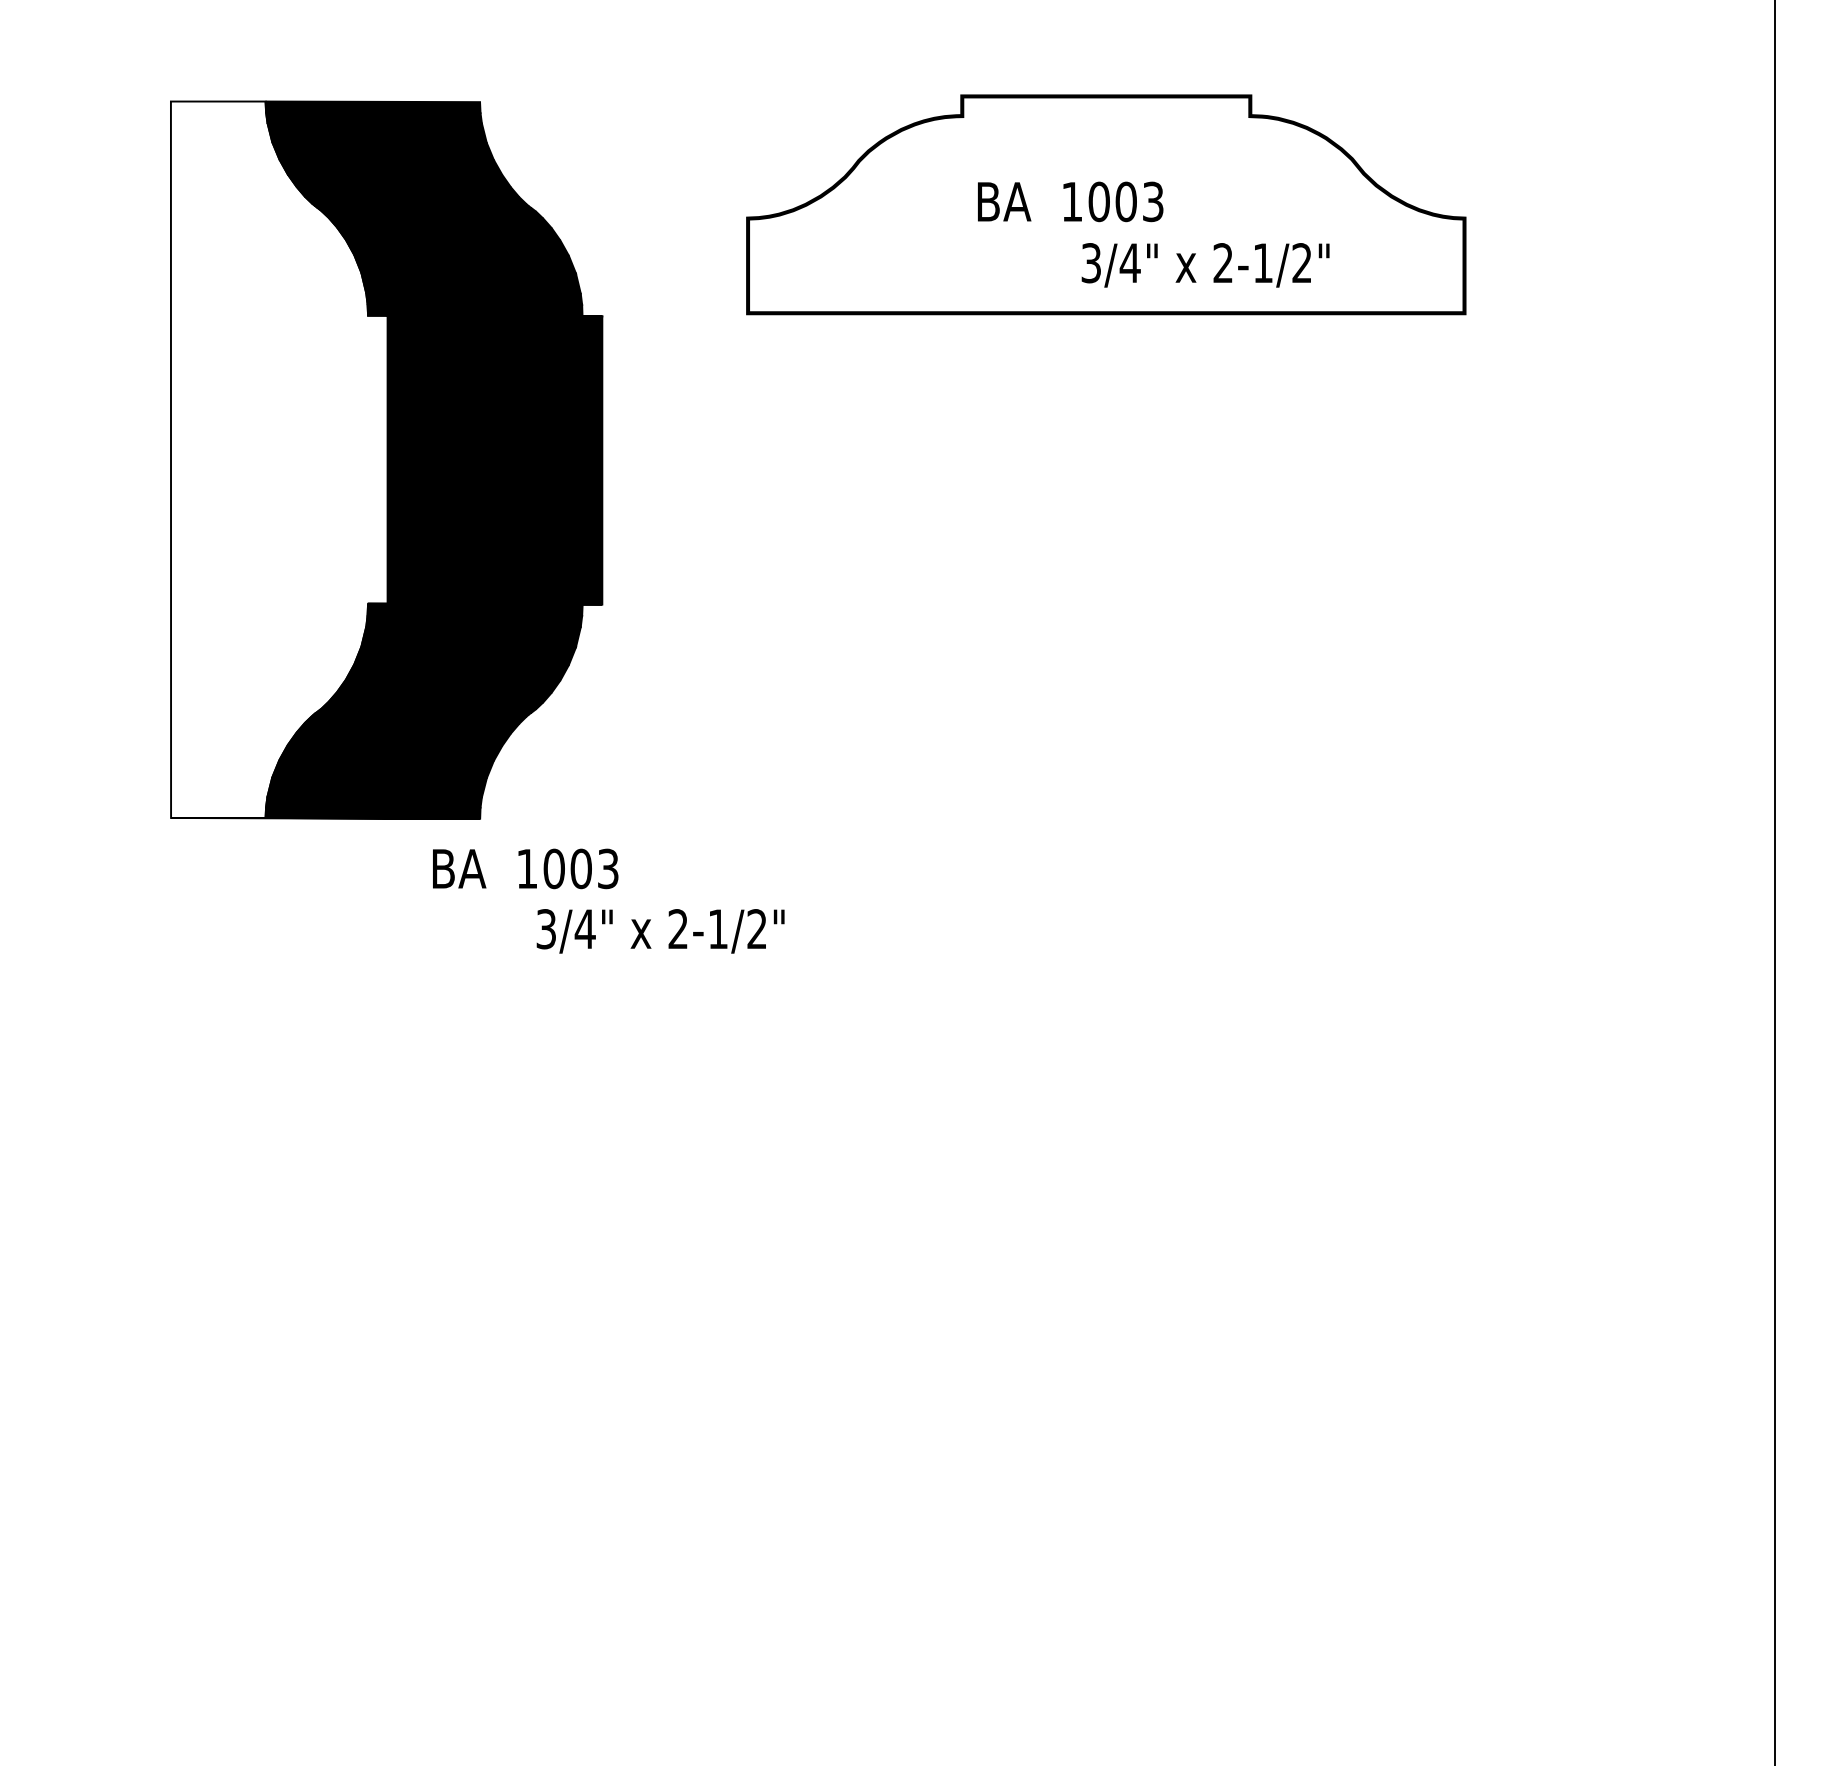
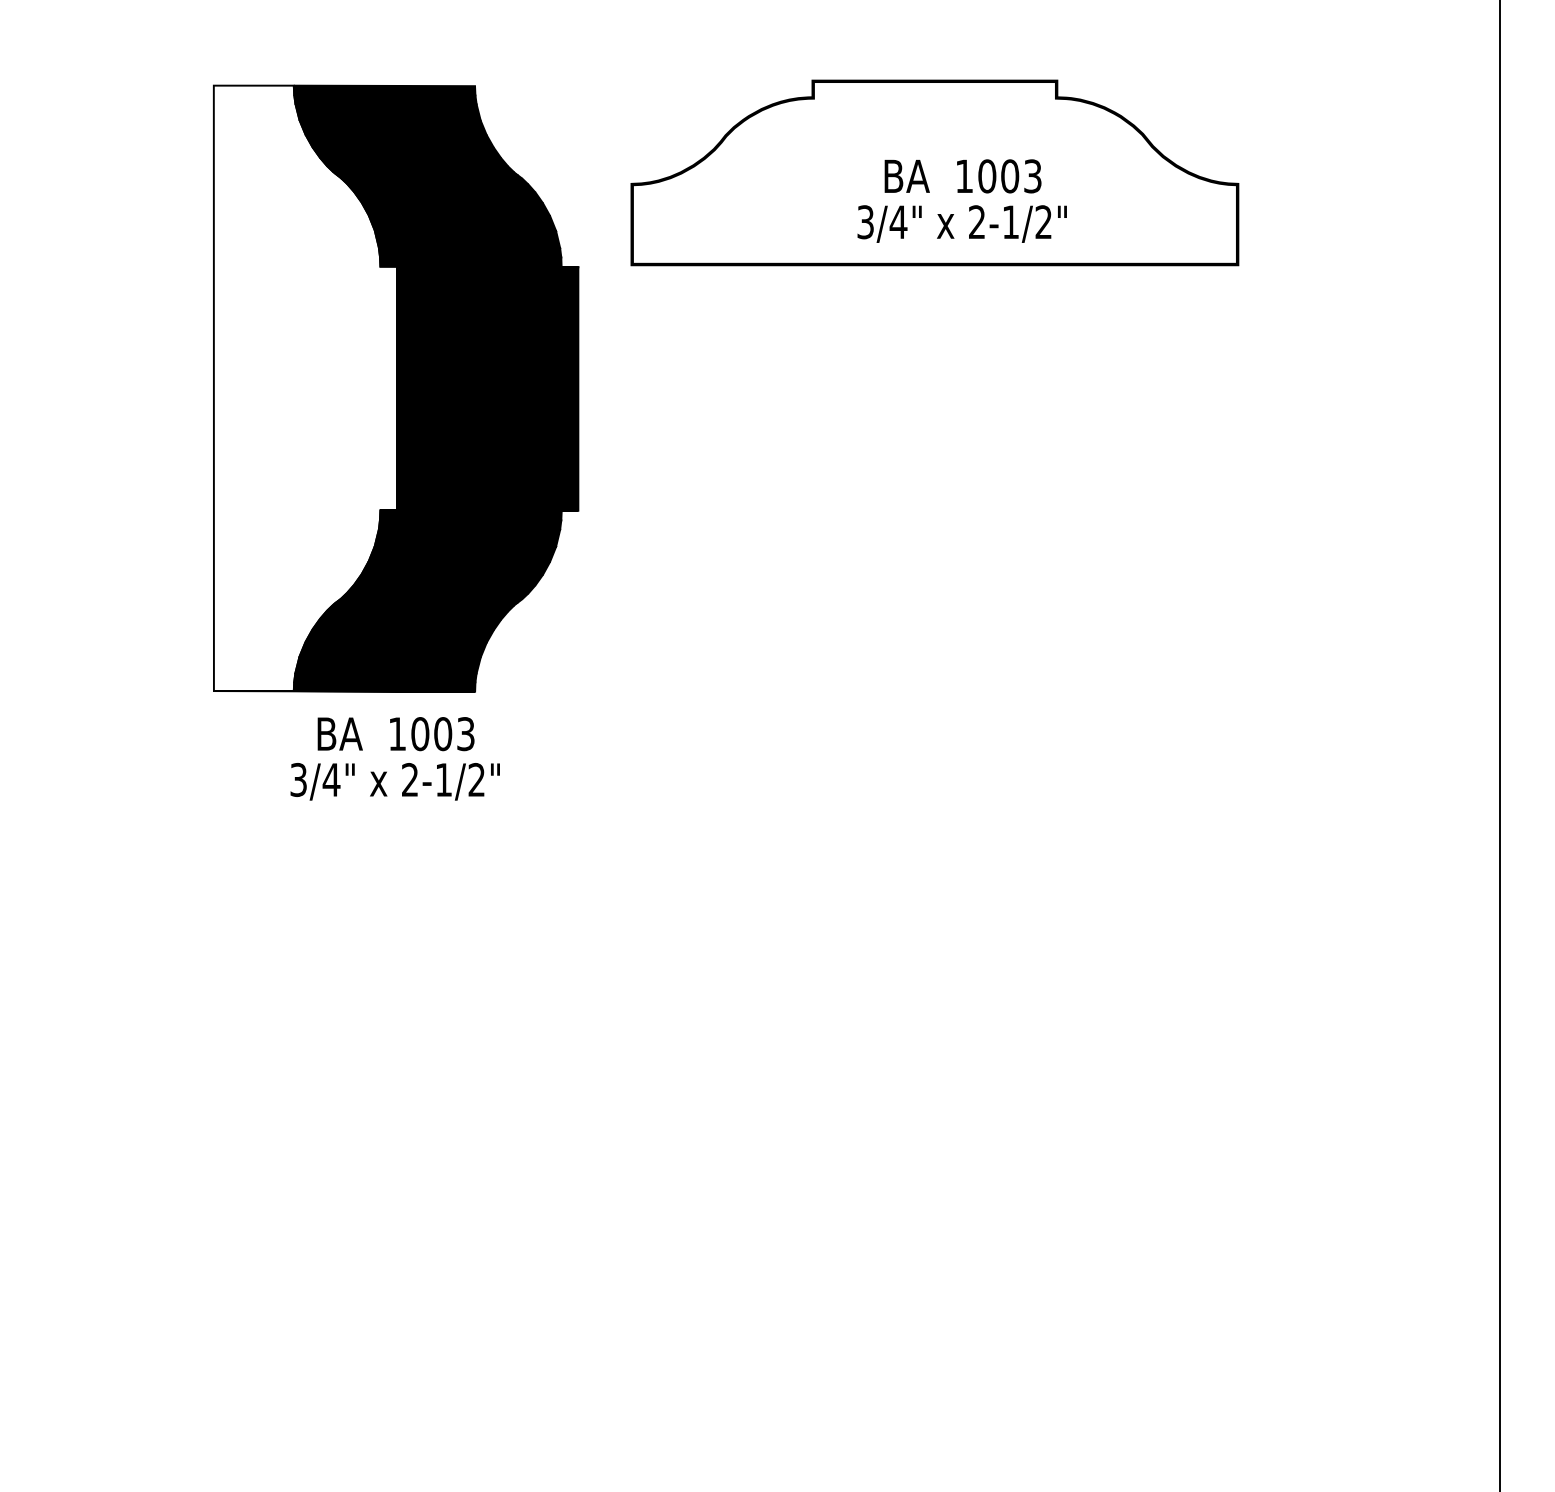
text: (1070, 201) -> (962, 176), moved
text: (1205, 265) -> (962, 224), moved
part: (386, 459) -> (395, 388), moved
text: (525, 868) -> (395, 733), moved
text: (660, 931) -> (395, 781), moved

